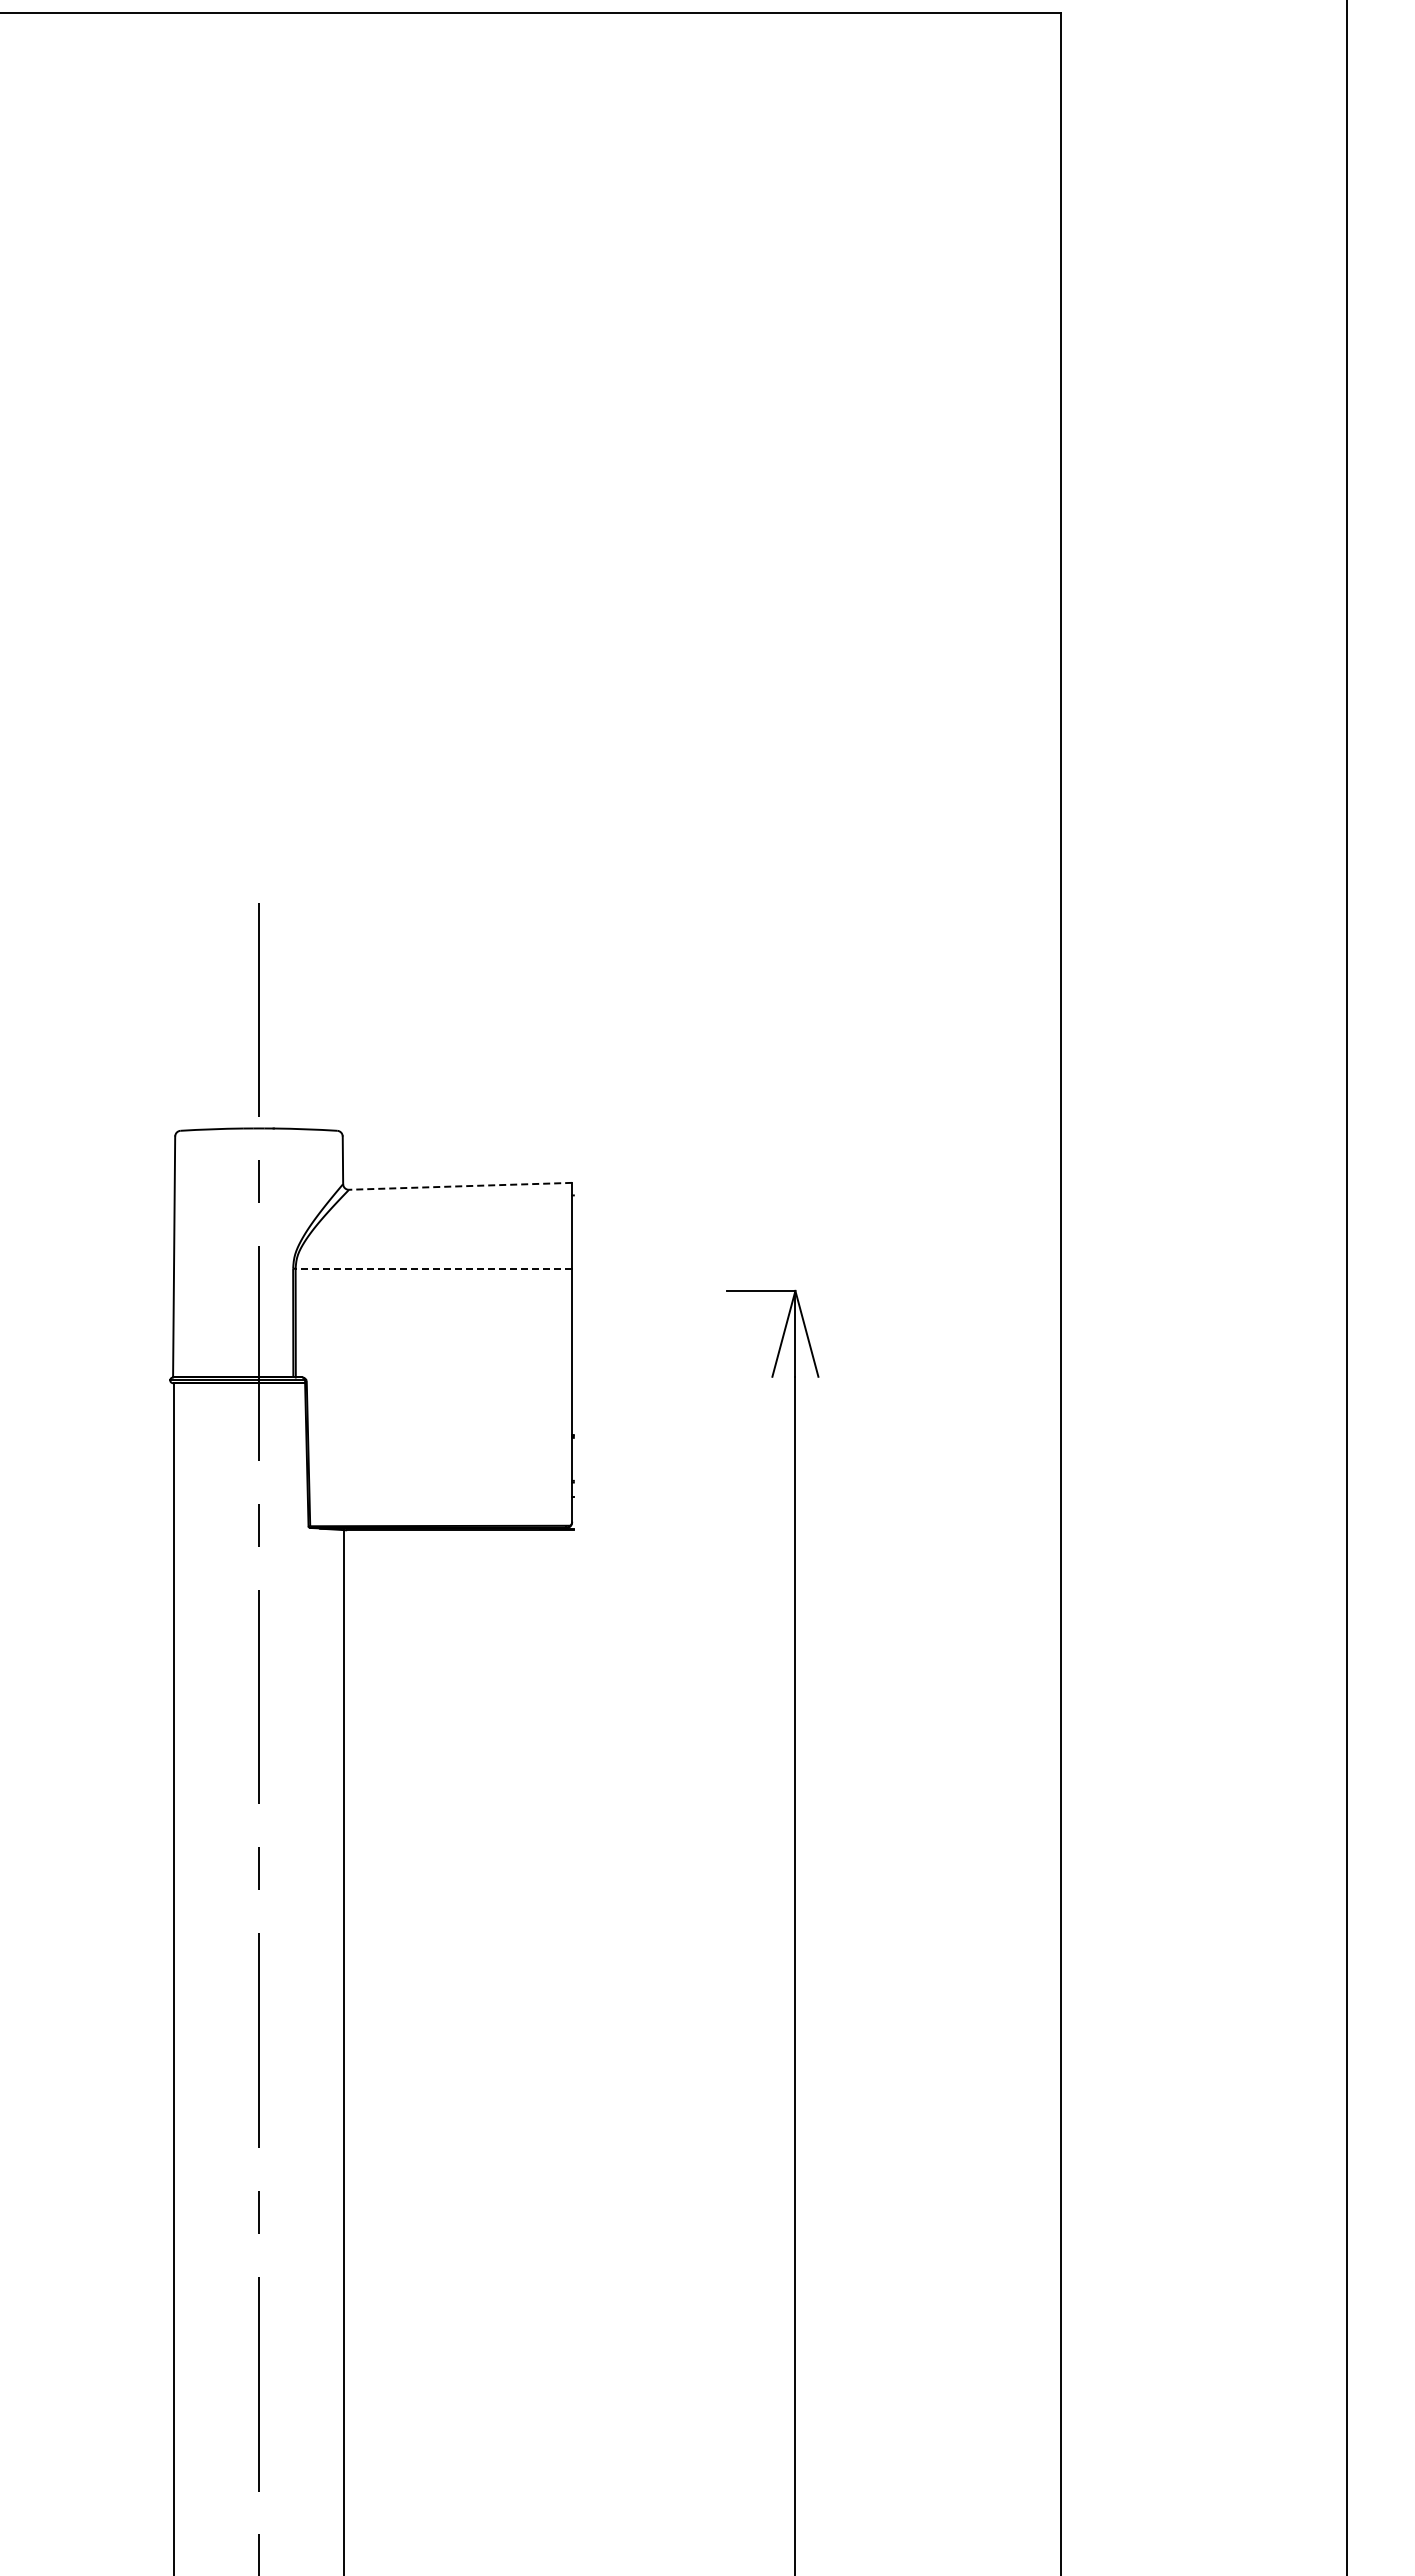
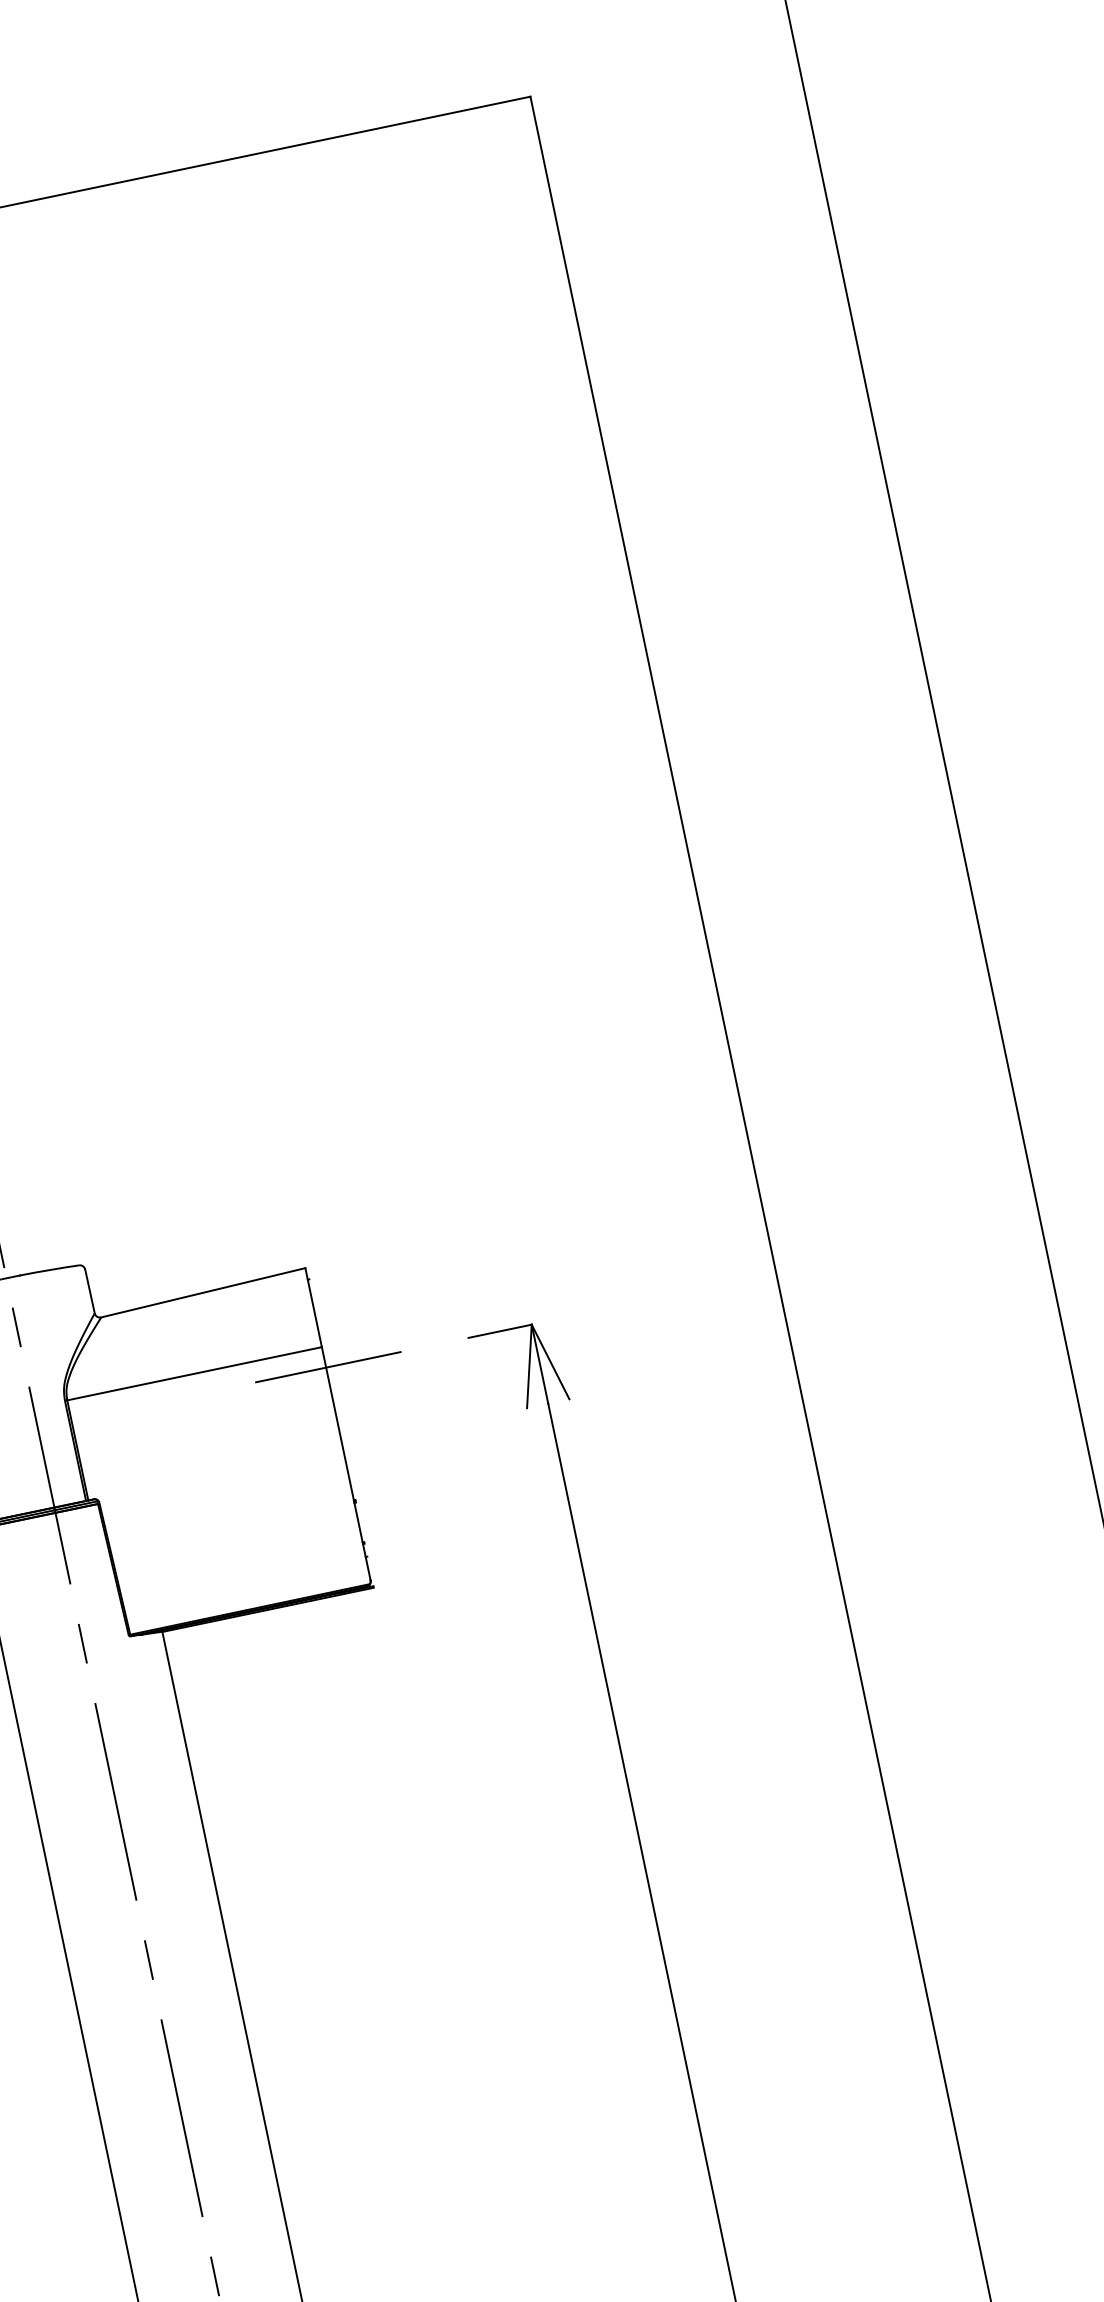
line: (460, 1186) -> (203, 1292), dashed -> solid
line: (433, 1268) -> (194, 1373), dashed -> solid
line: (574, 1290) -> (328, 1366), added

